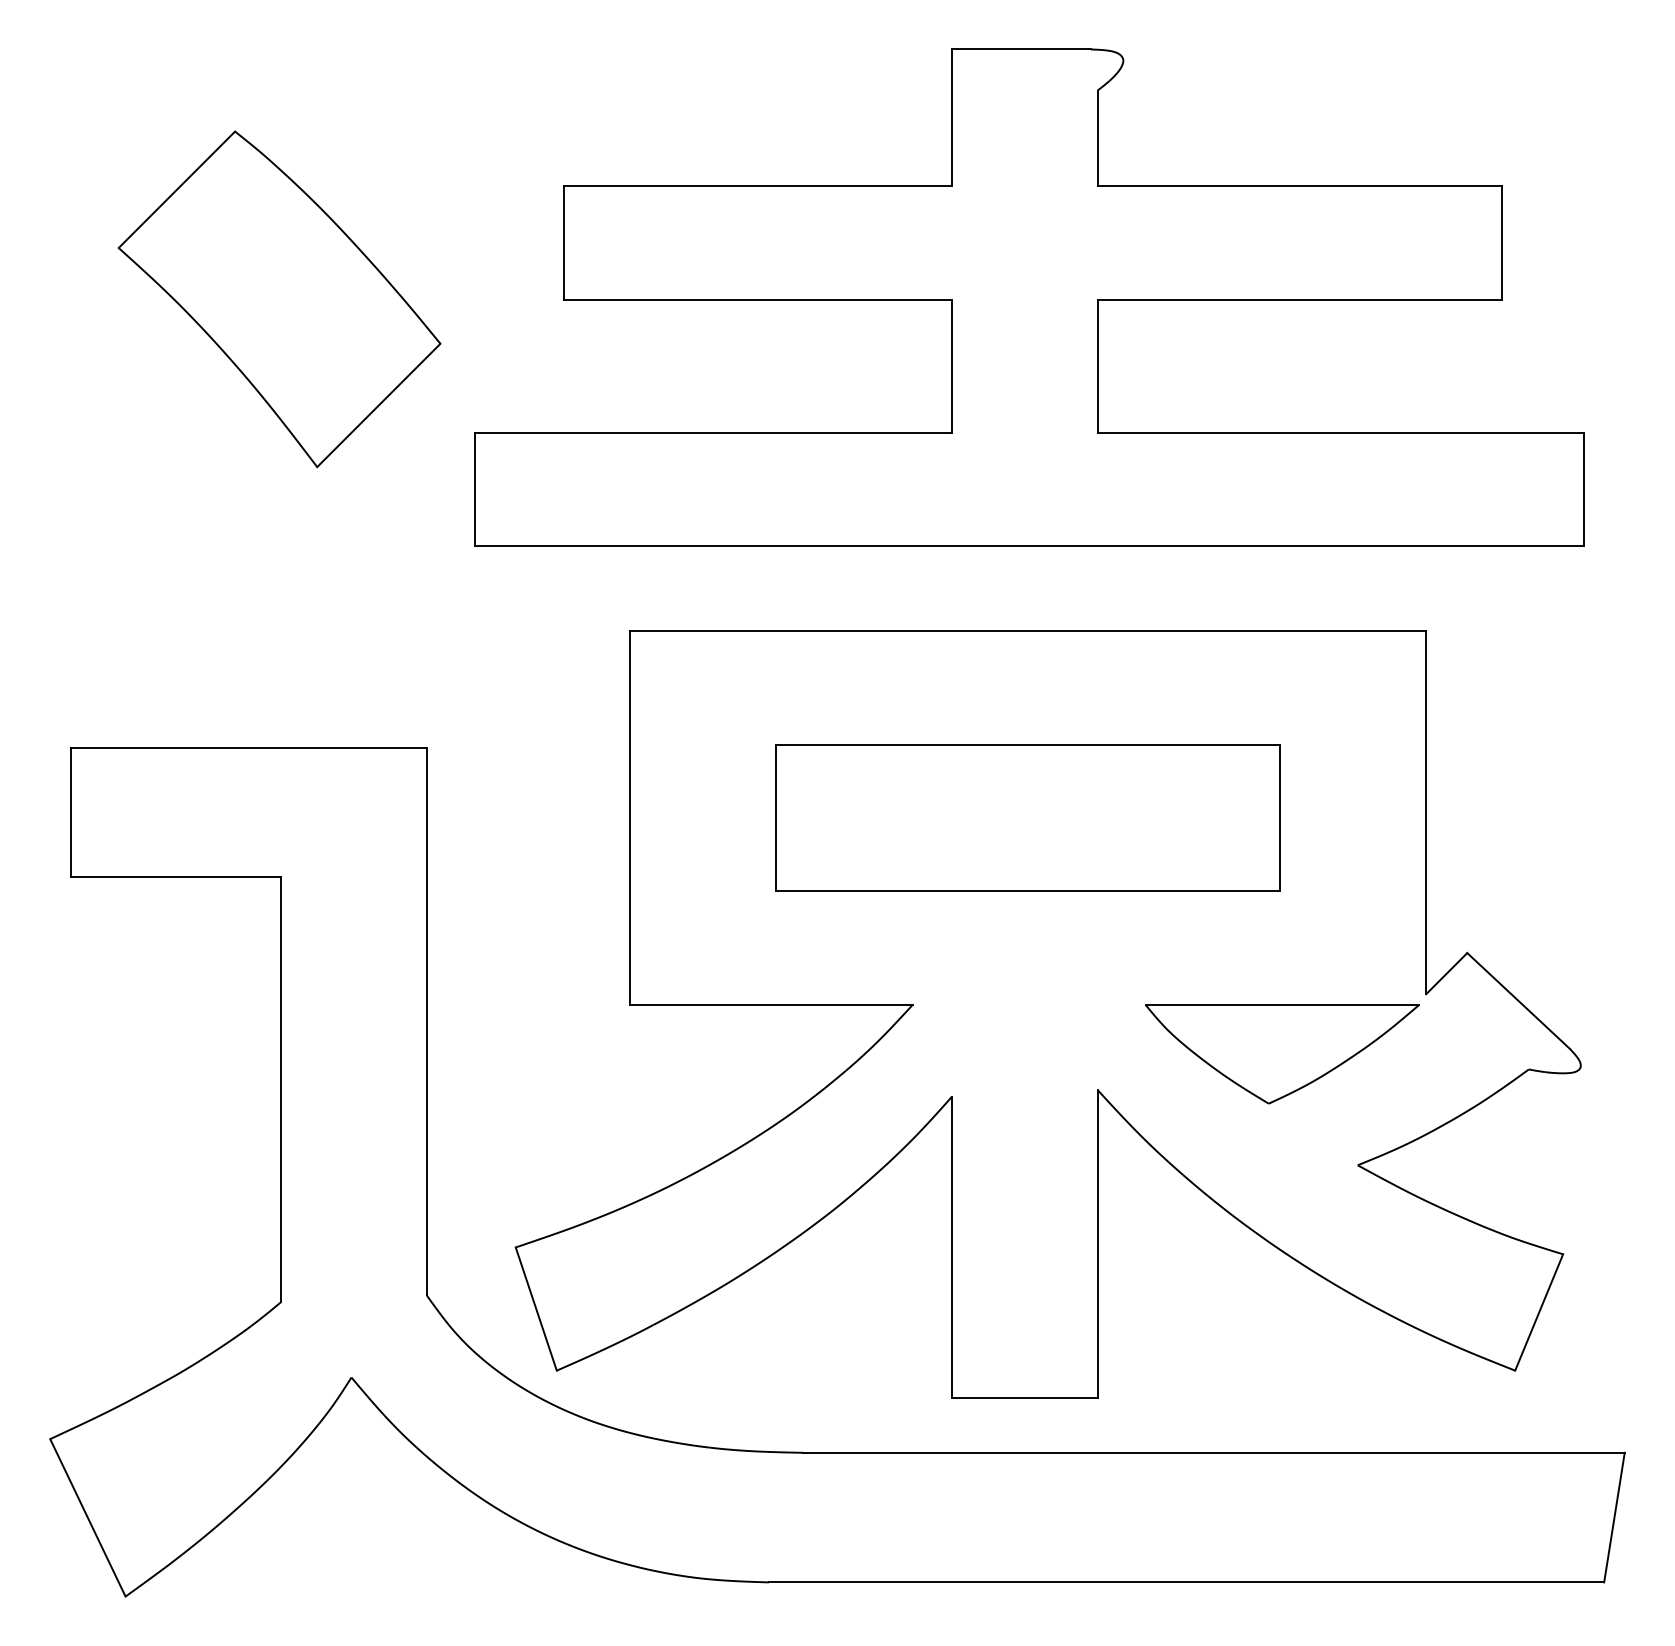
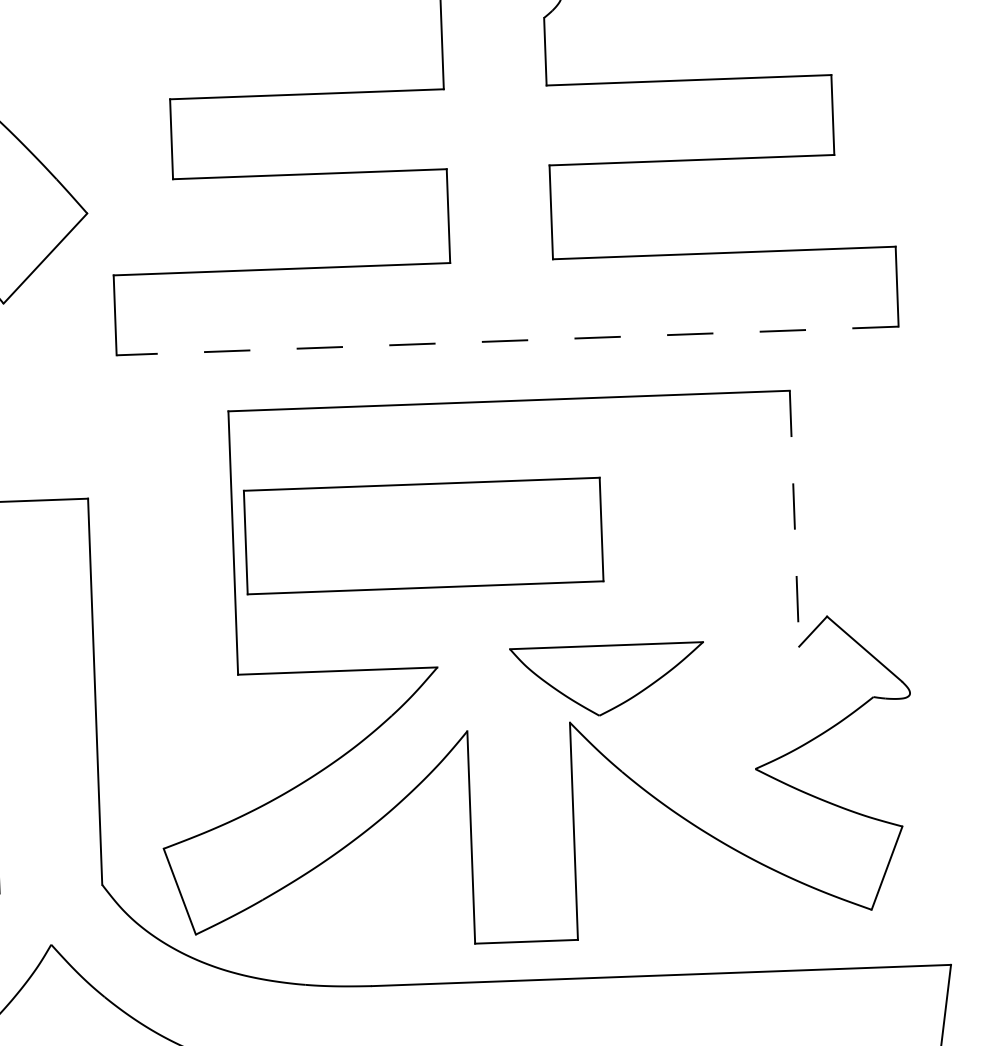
line: (1028, 546) -> (507, 341), solid -> dashed
line: (1426, 813) -> (794, 519), solid -> dashed
part: (1027, 817) -> (423, 535), moved
part: (1282, 1054) -> (607, 680), moved

